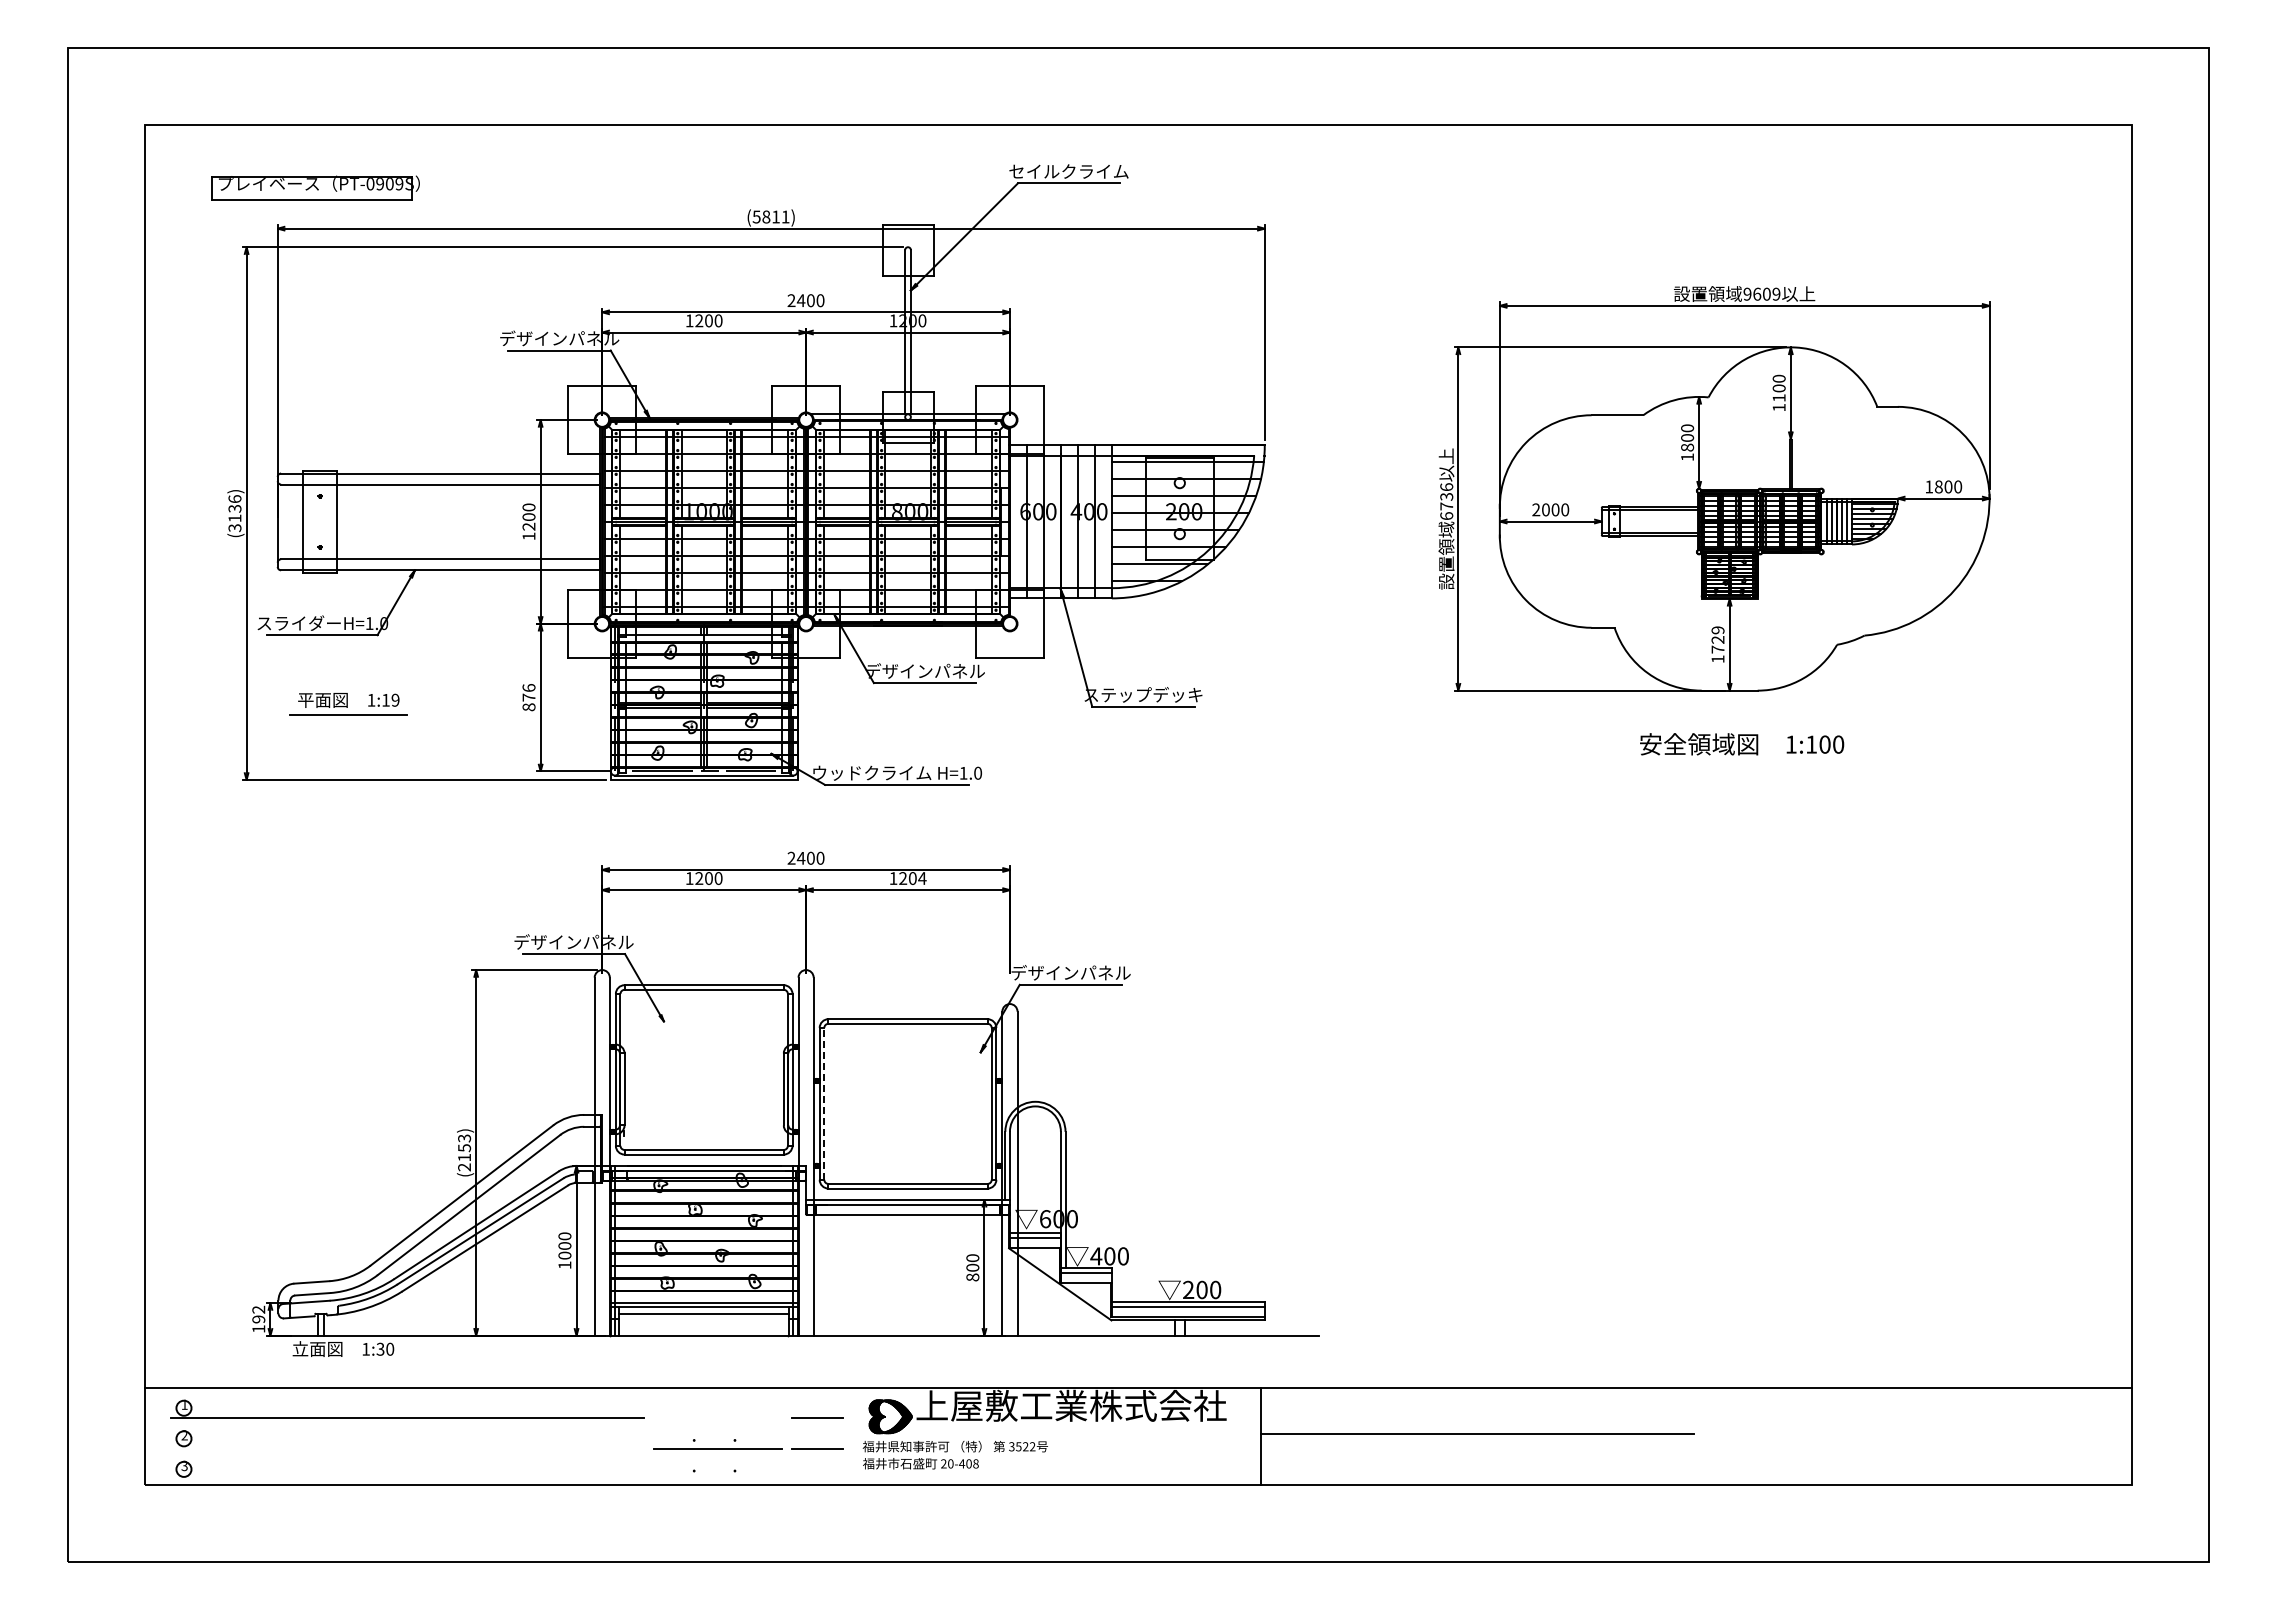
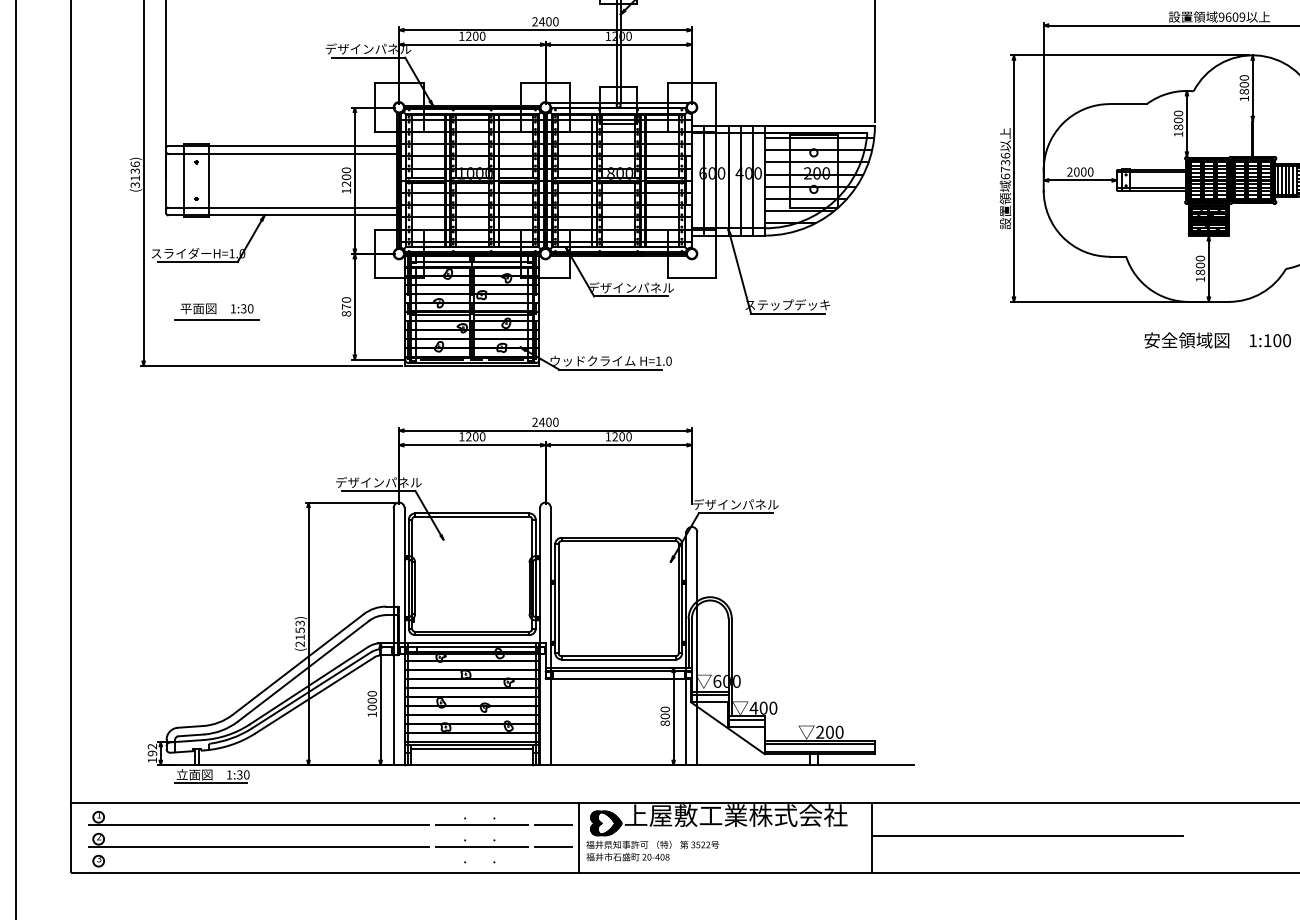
text: (1778, 397) -> (1243, 91), 1100 -> 1800
text: (1717, 639) -> (1200, 265), 1729 -> 1800
text: (528, 687) -> (346, 299), 876 -> 870
text: (390, 699) -> (247, 308), 1:19 -> 1:30
text: (922, 878) -> (629, 436), 1204 -> 1200
line: (824, 1103) -> (558, 598), dashed -> solid
line: (339, 1360) -> (210, 782), added
part: (717, 1413) -> (481, 821), added
line: (852, 1436) -> (578, 837), added
line: (407, 1449) -> (259, 846), added

